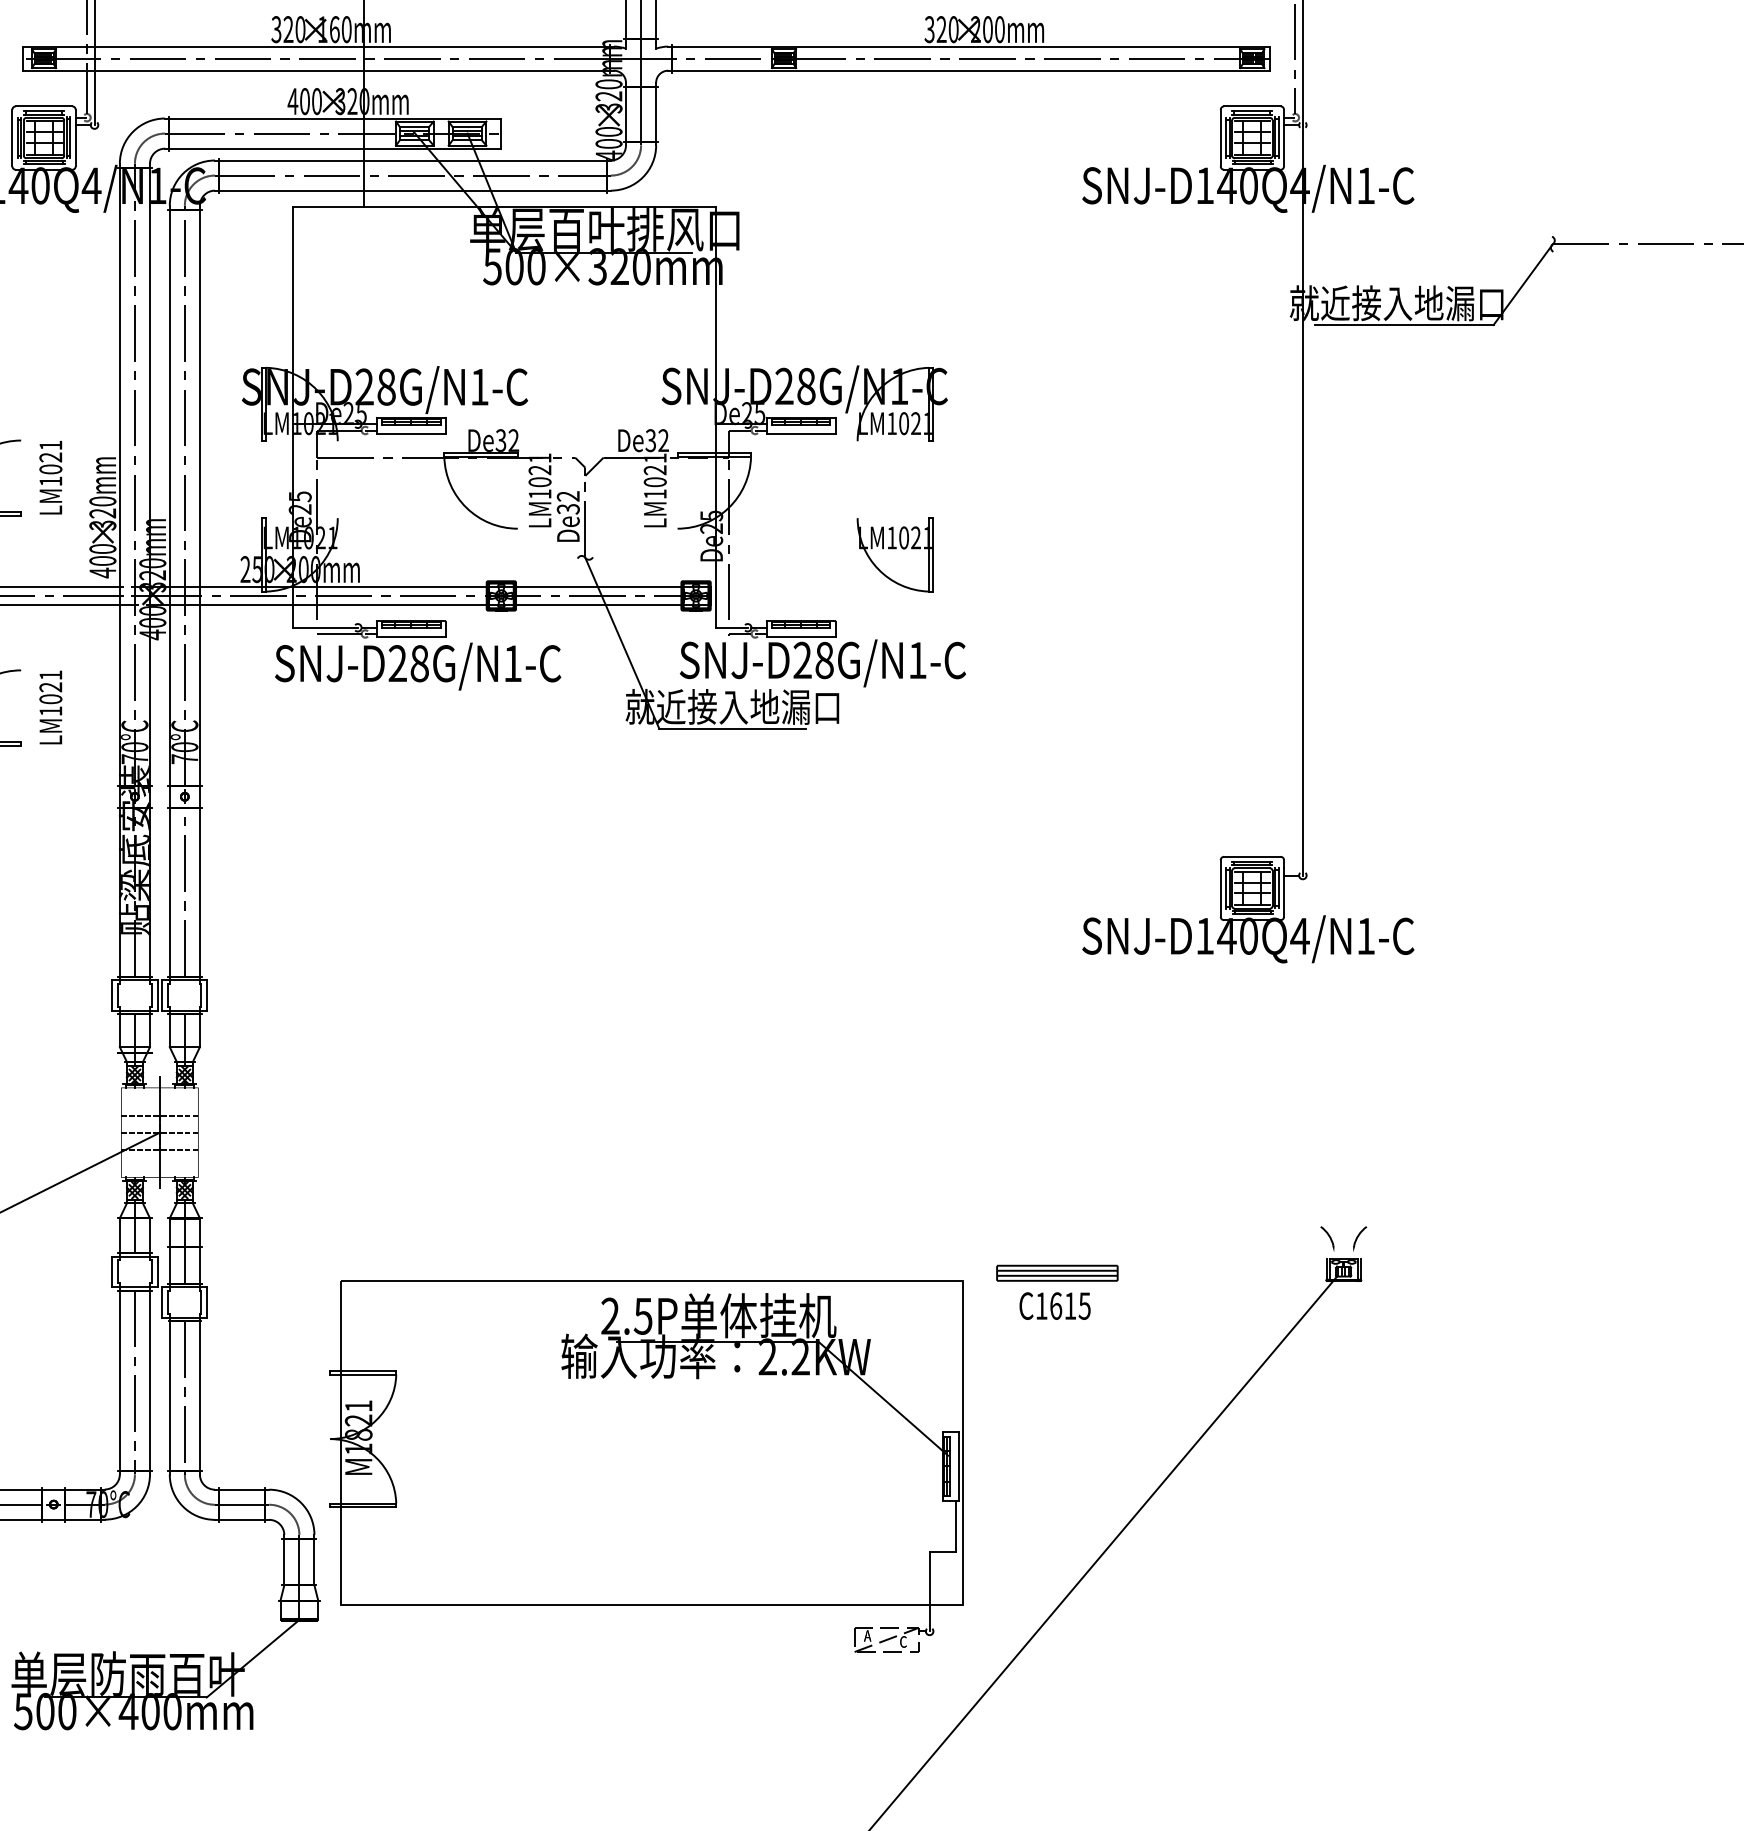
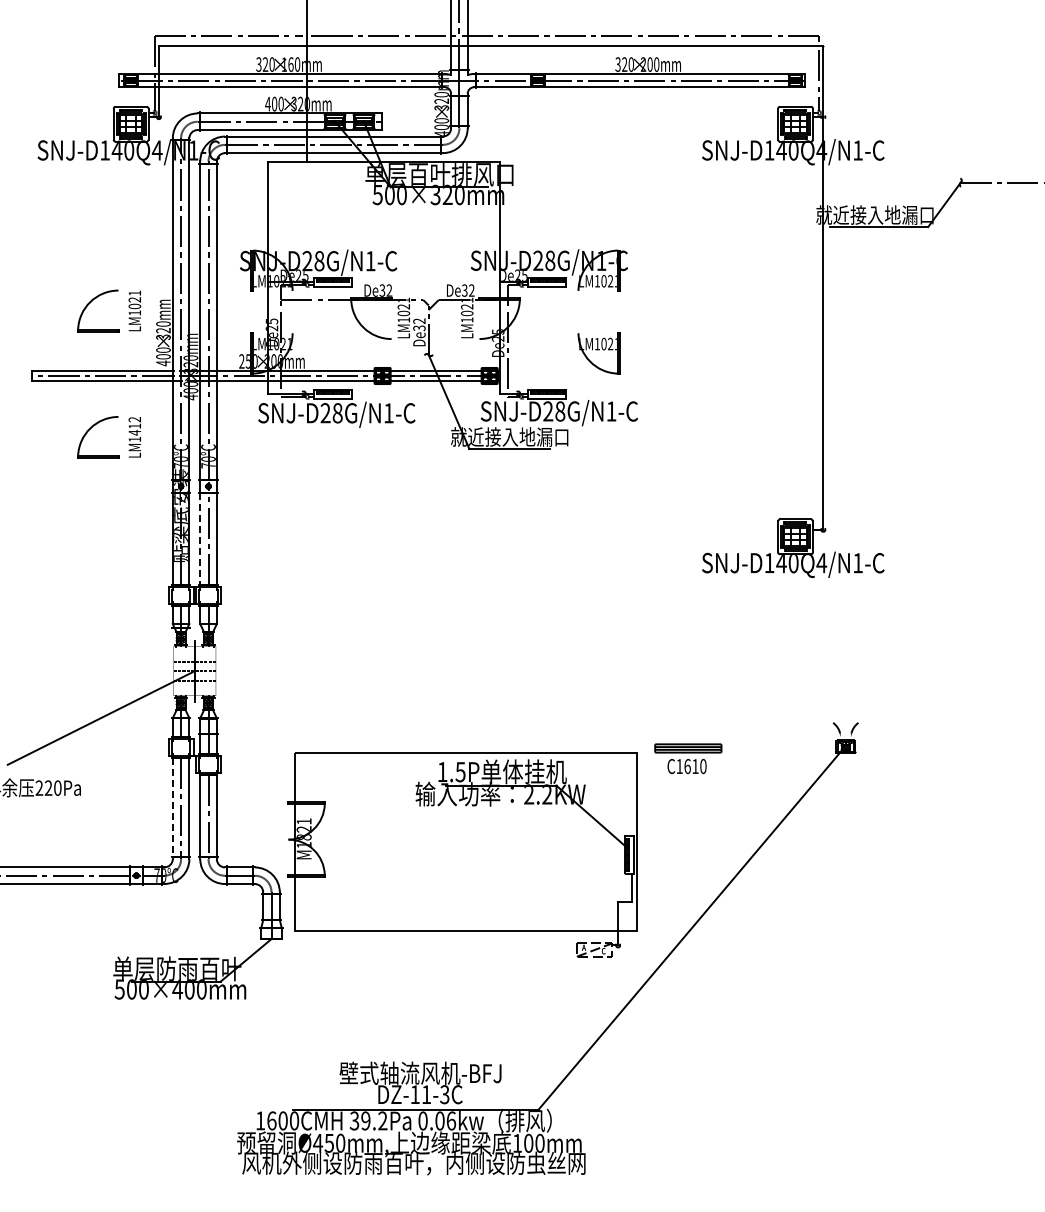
text: (50, 687) -> (134, 426), LM1021 -> LM1412
line: (170, 893) -> (200, 539), solid -> dashed
text: (1084, 1304) -> (703, 765), C1615 -> C1610
text: (610, 1315) -> (442, 771), 2.5P -> 1.5P
line: (119, 1380) -> (172, 807), solid -> dashed

